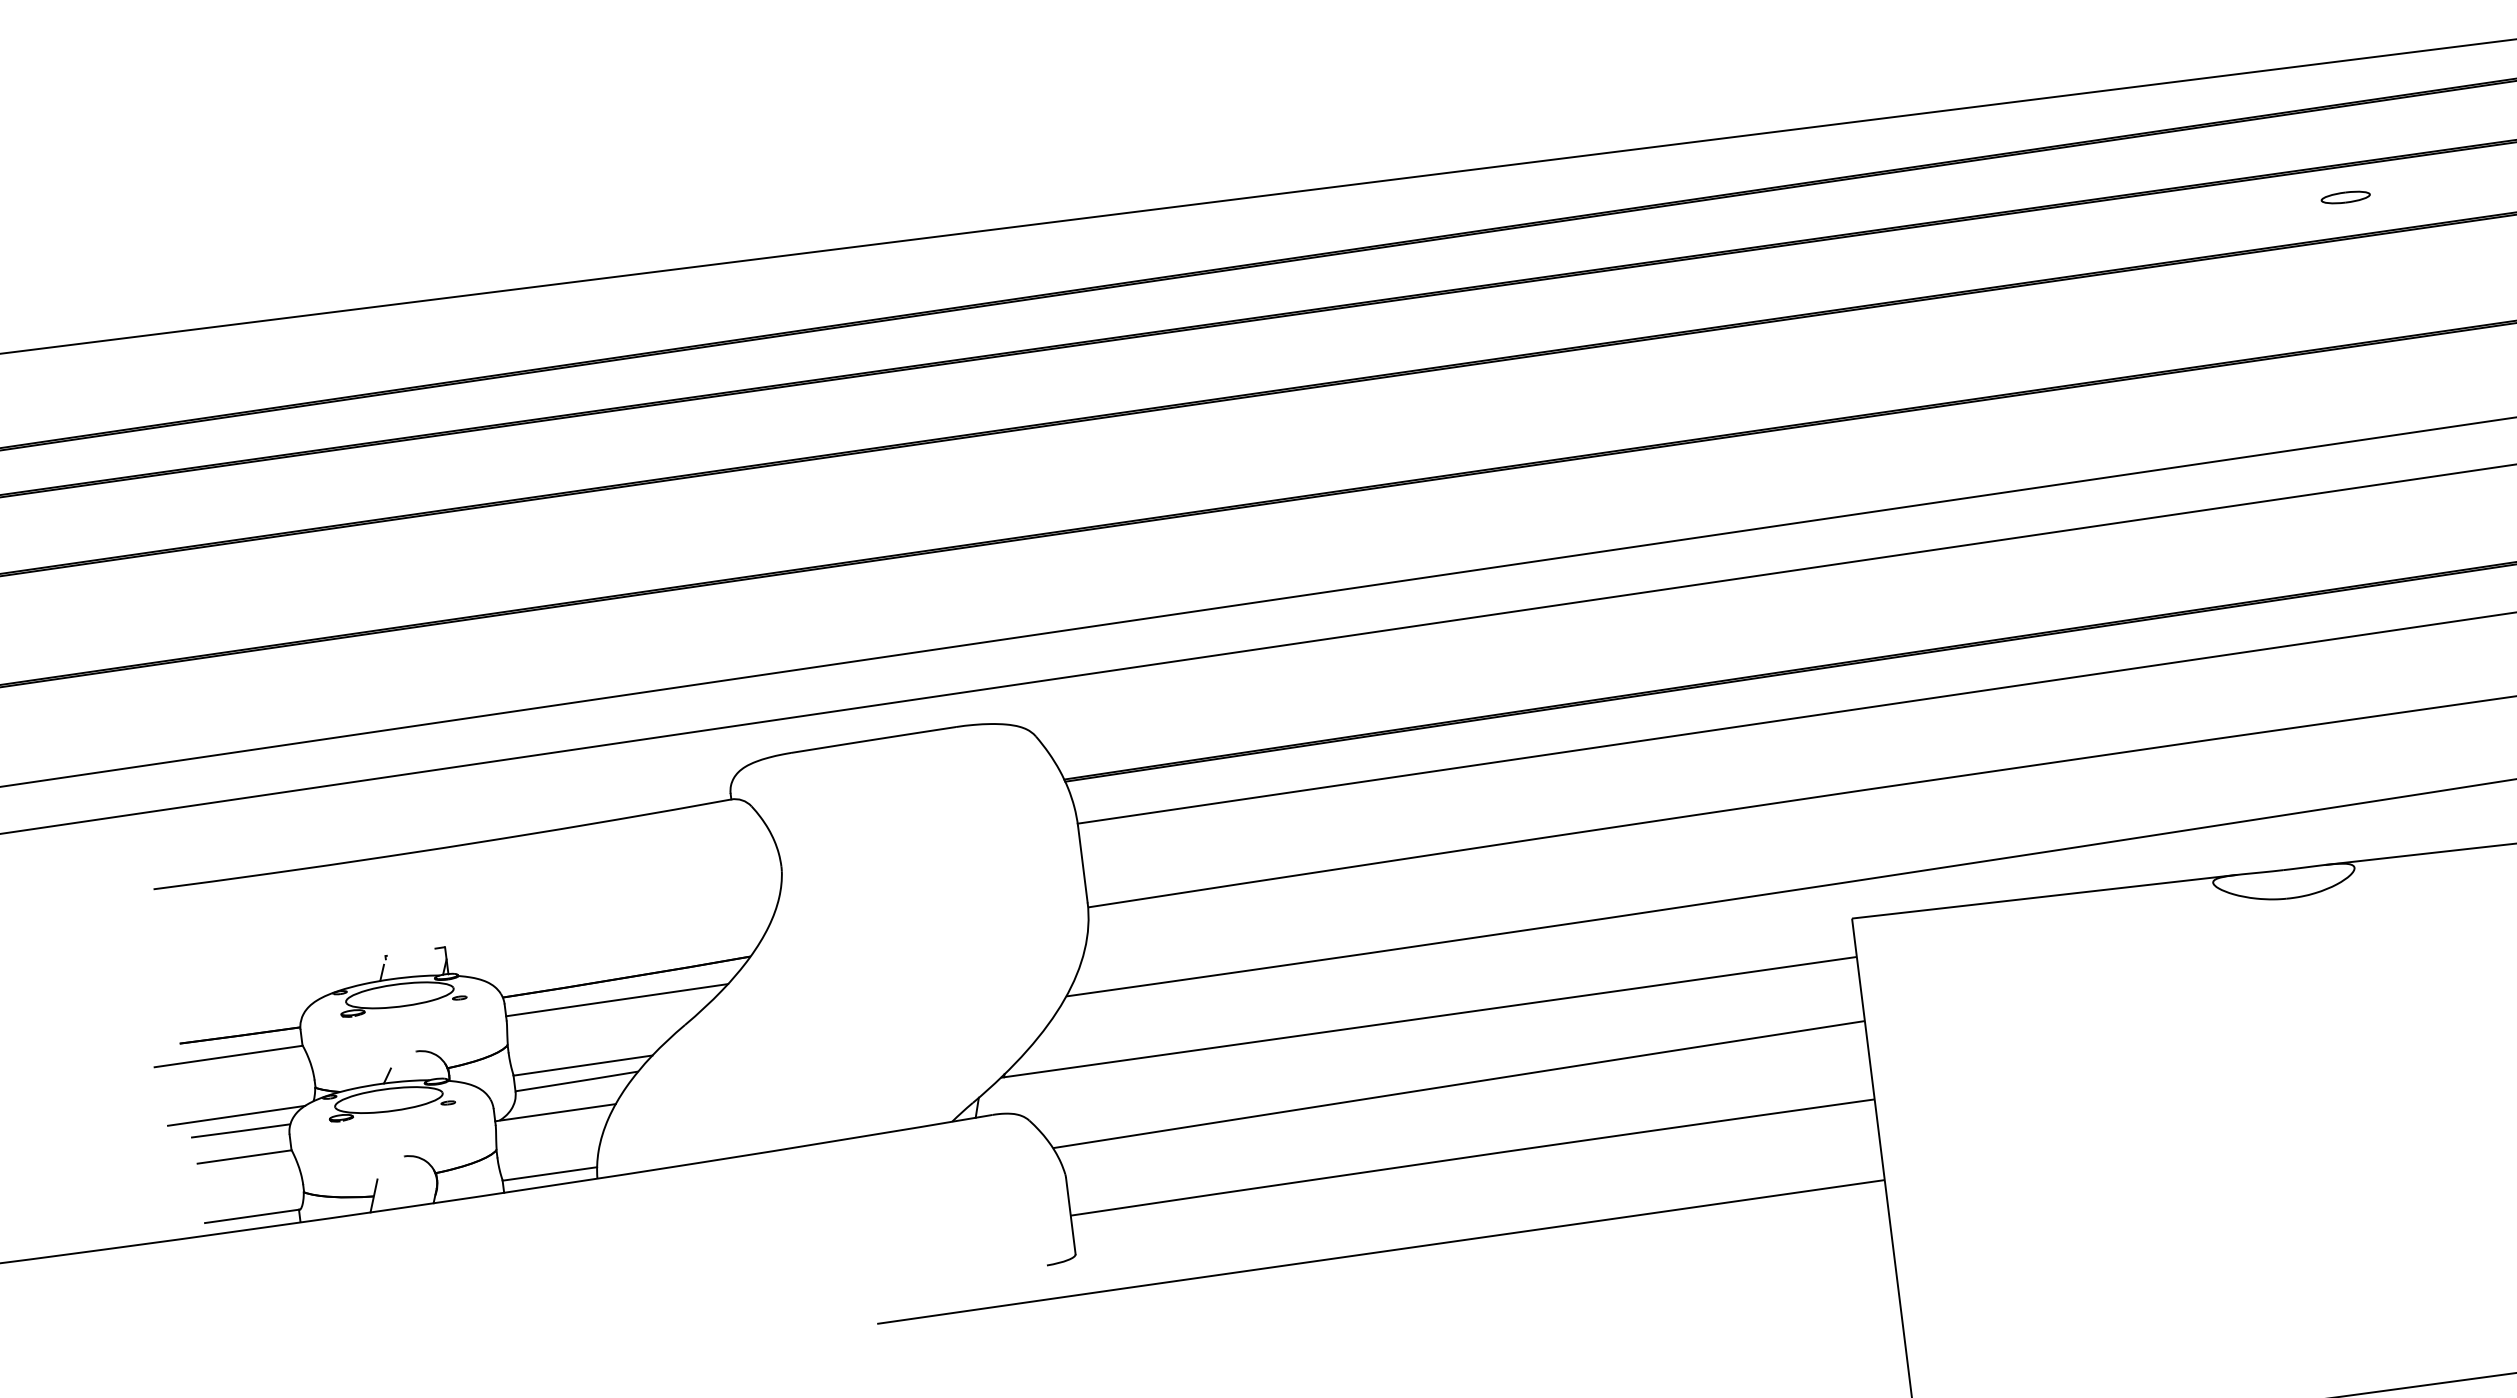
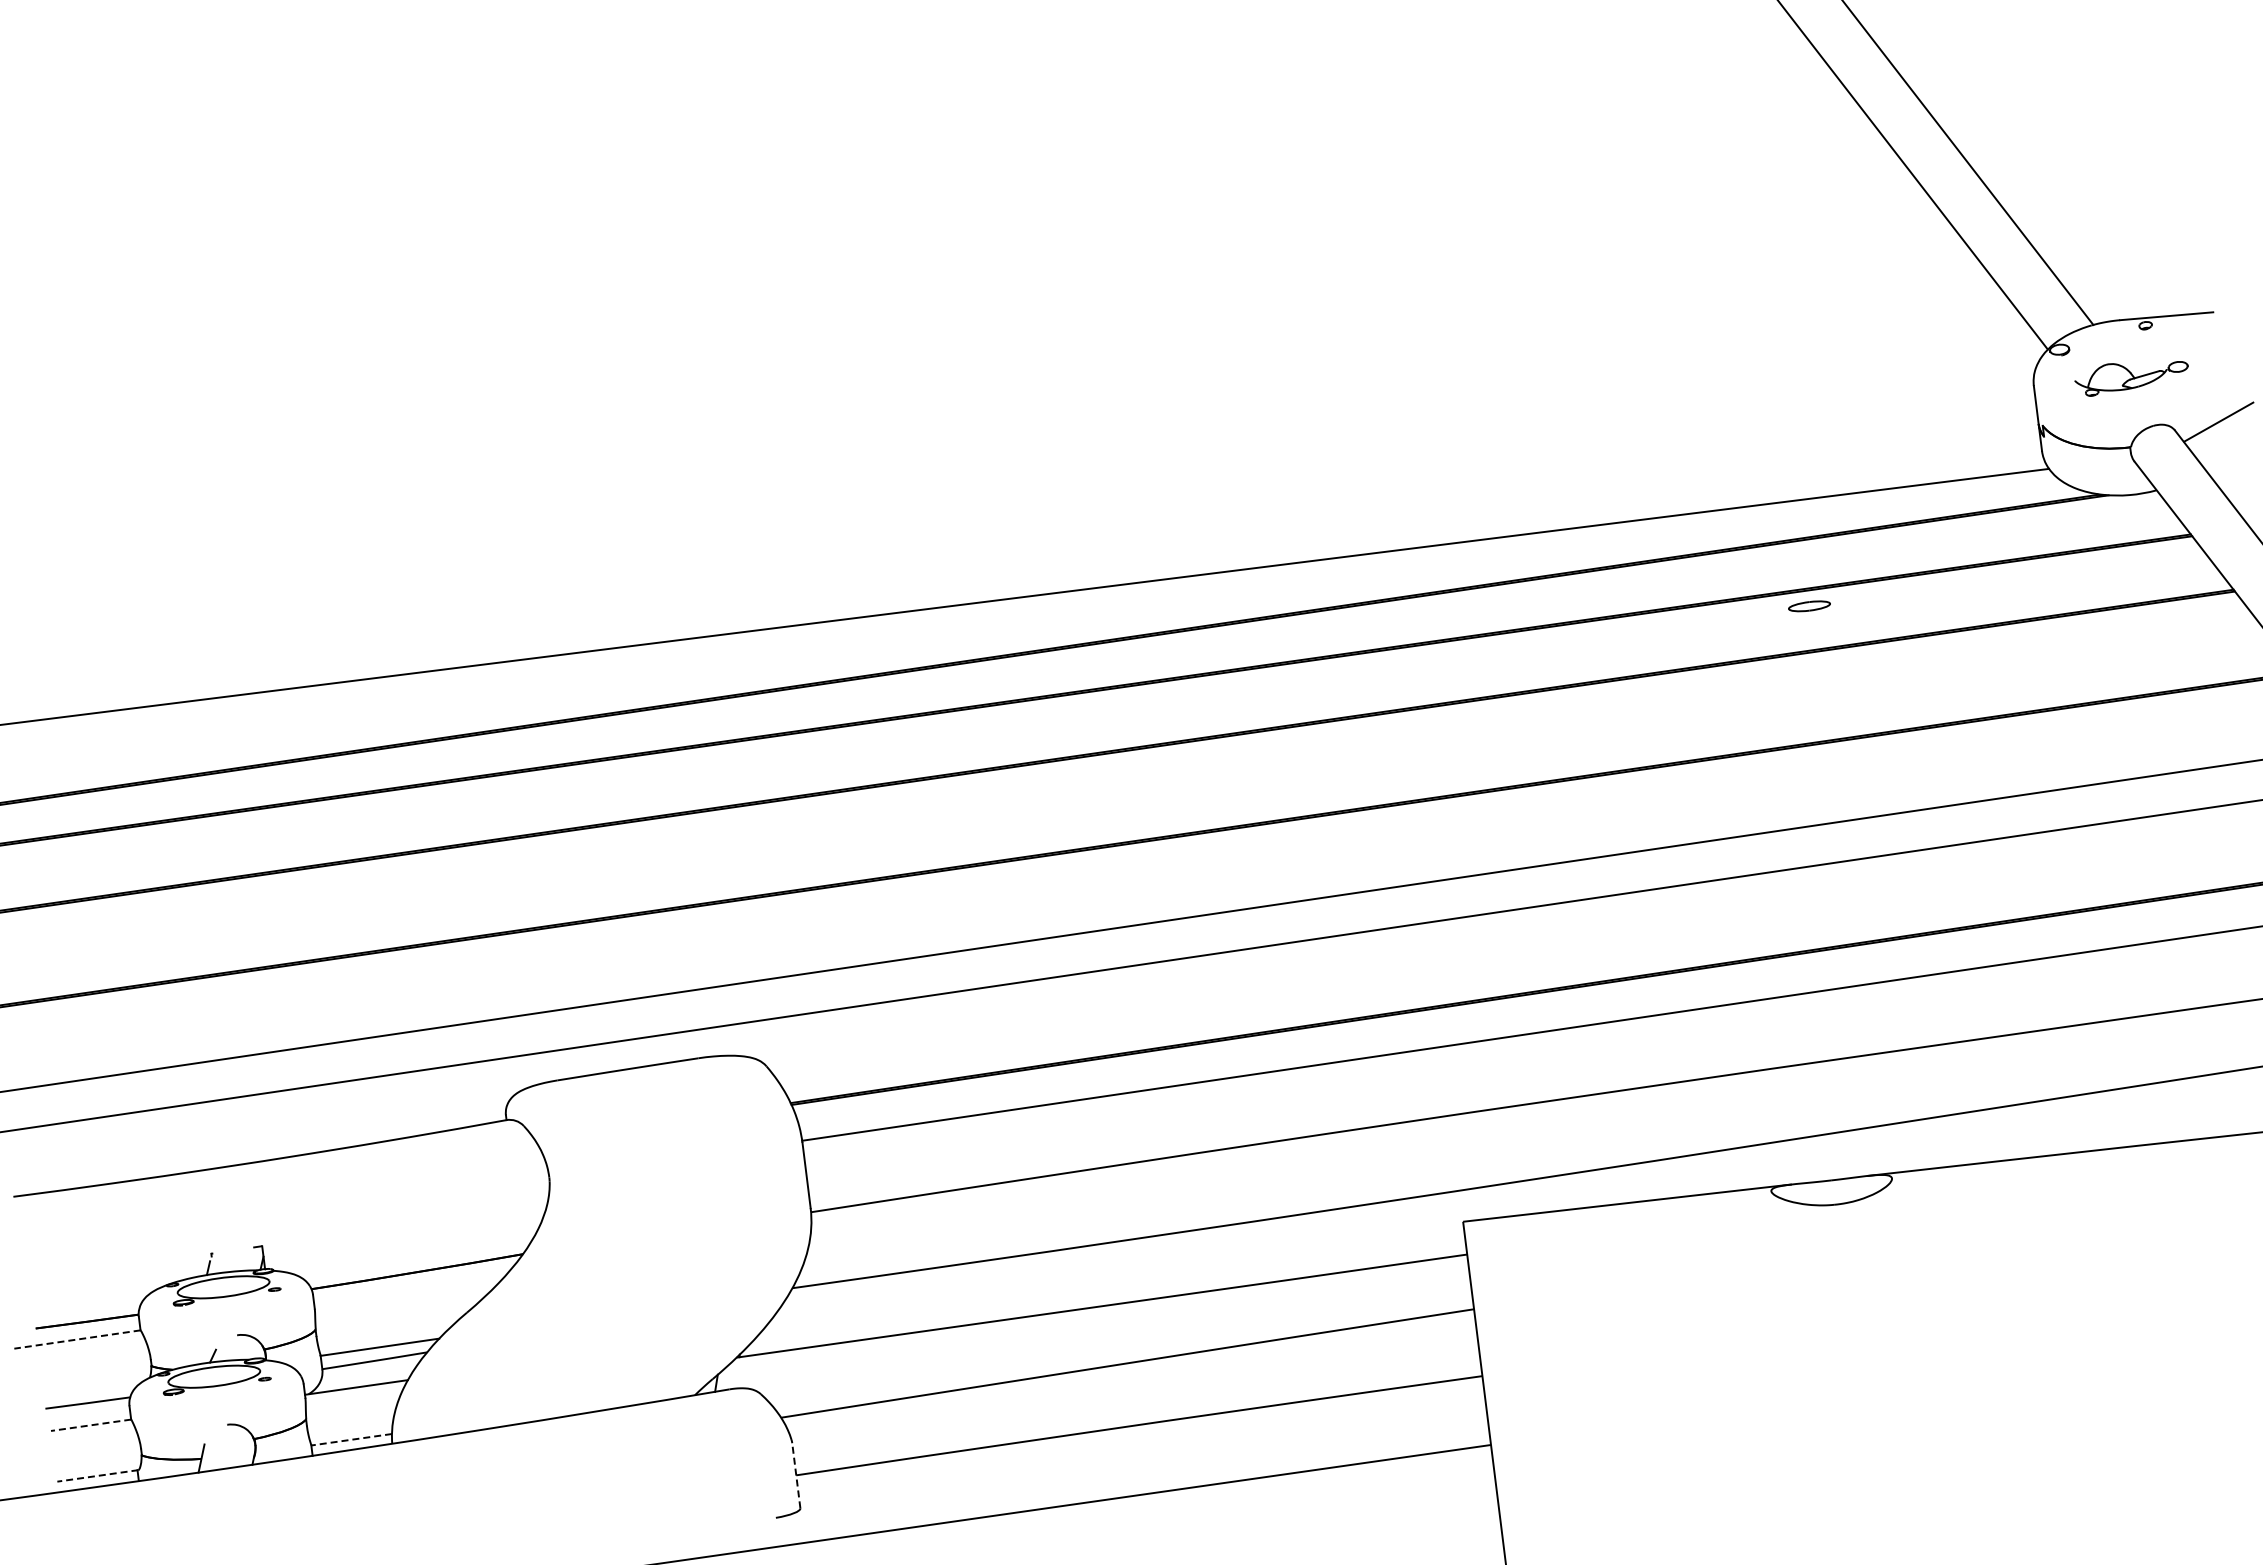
part: (2345, 197) -> (1809, 606), moved
line: (616, 1000) -> (408, 1291), removed
line: (228, 1056) -> (77, 1339), solid -> dashed
line: (235, 1115) -> (83, 1389), removed
line: (243, 1157) -> (90, 1425), solid -> dashed
line: (549, 1173) -> (351, 1439), solid -> dashed
line: (252, 1215) -> (97, 1475), solid -> dashed
line: (1071, 1215) -> (796, 1475), solid -> dashed

